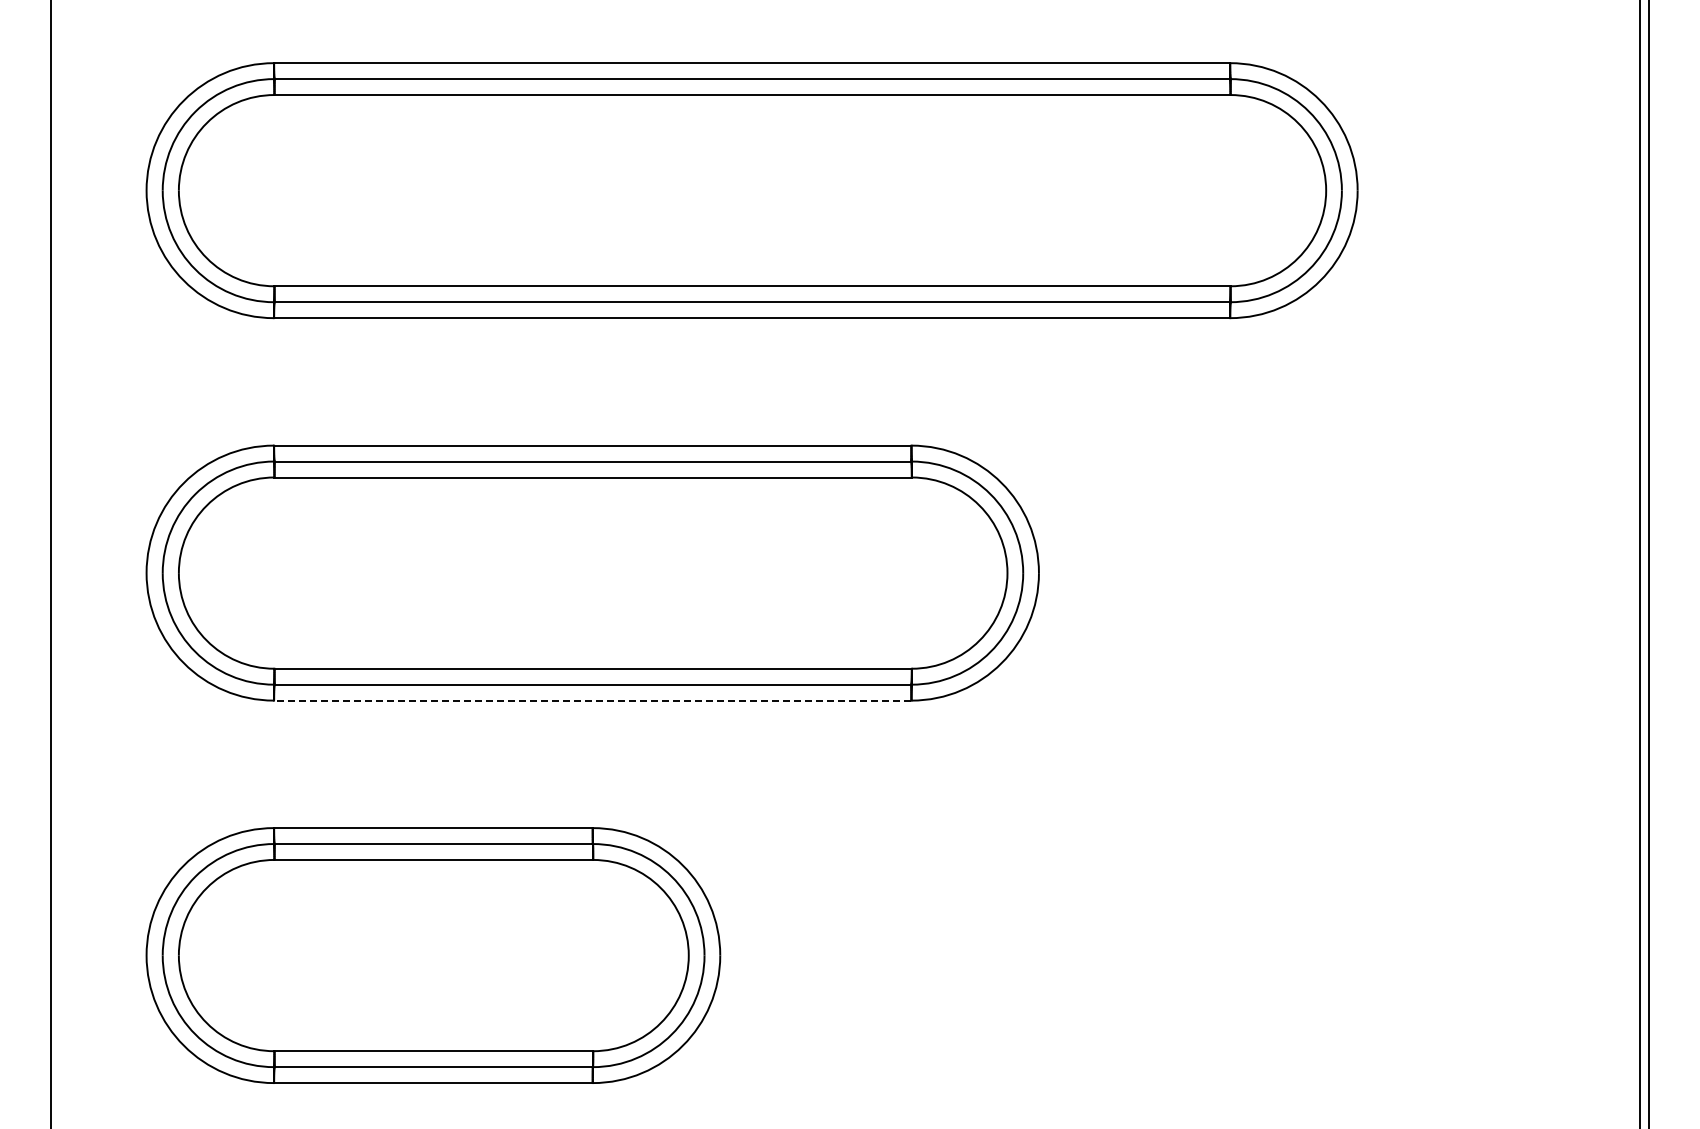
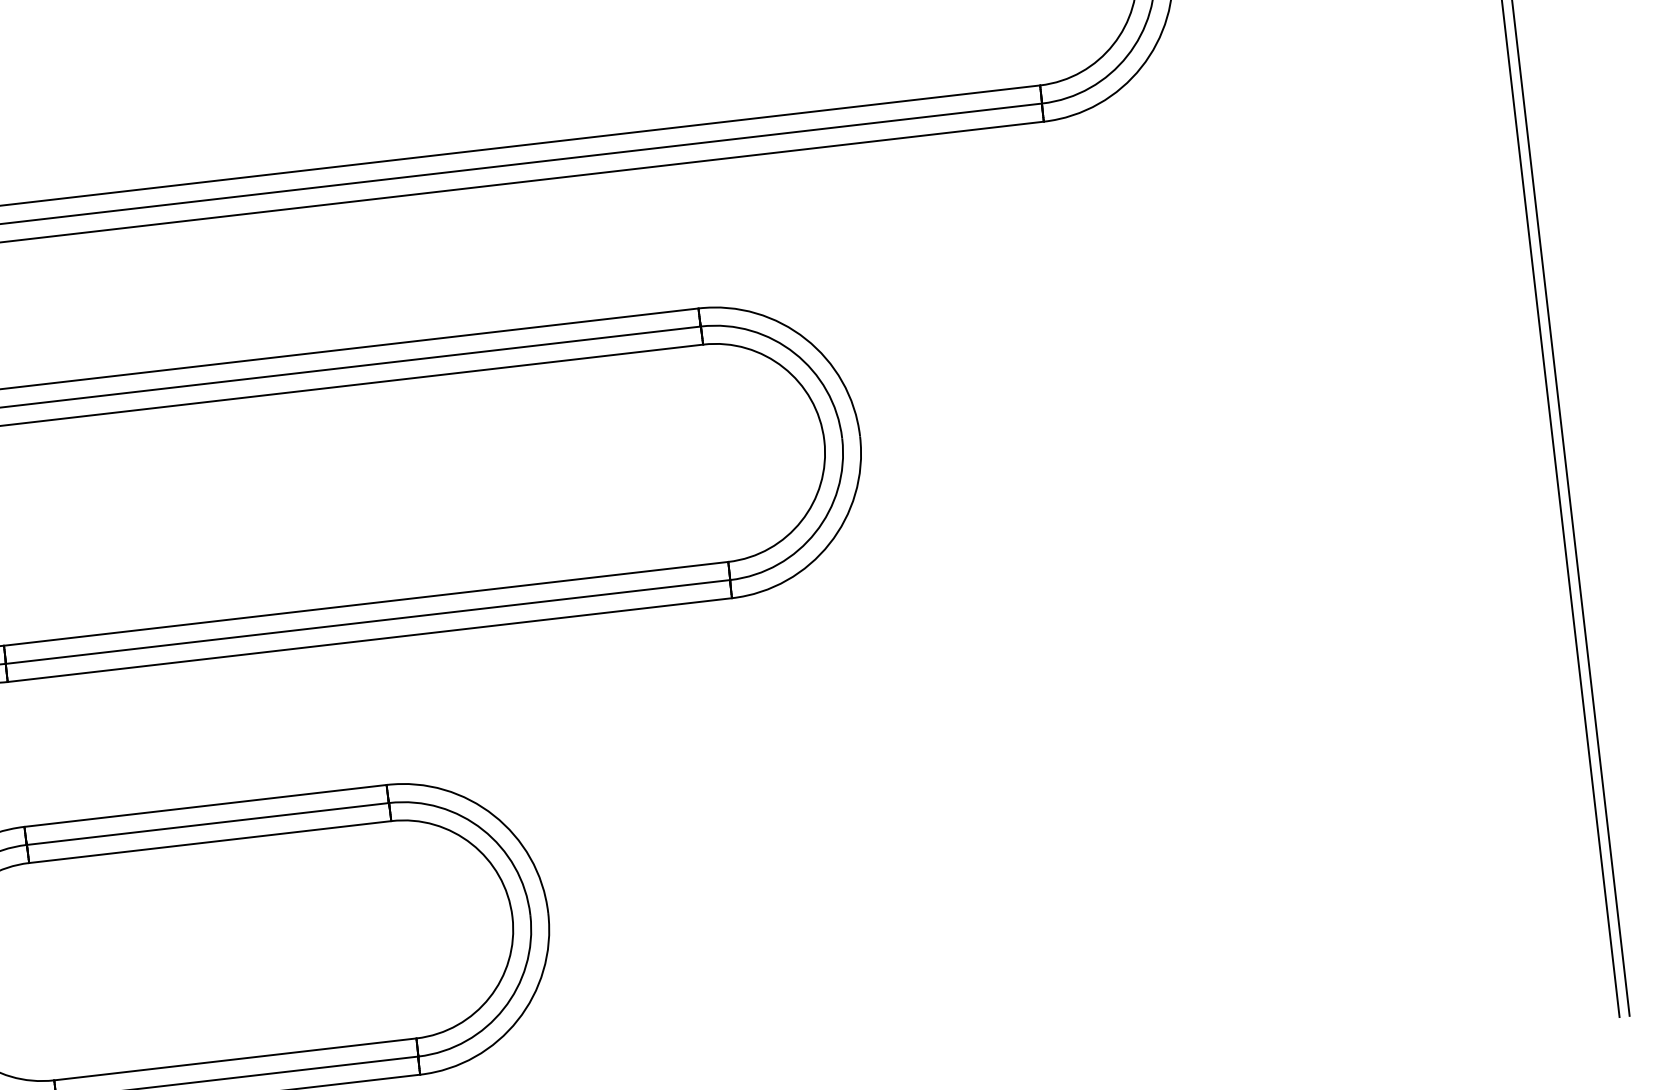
line: (592, 700) -> (369, 640), dashed -> solid

